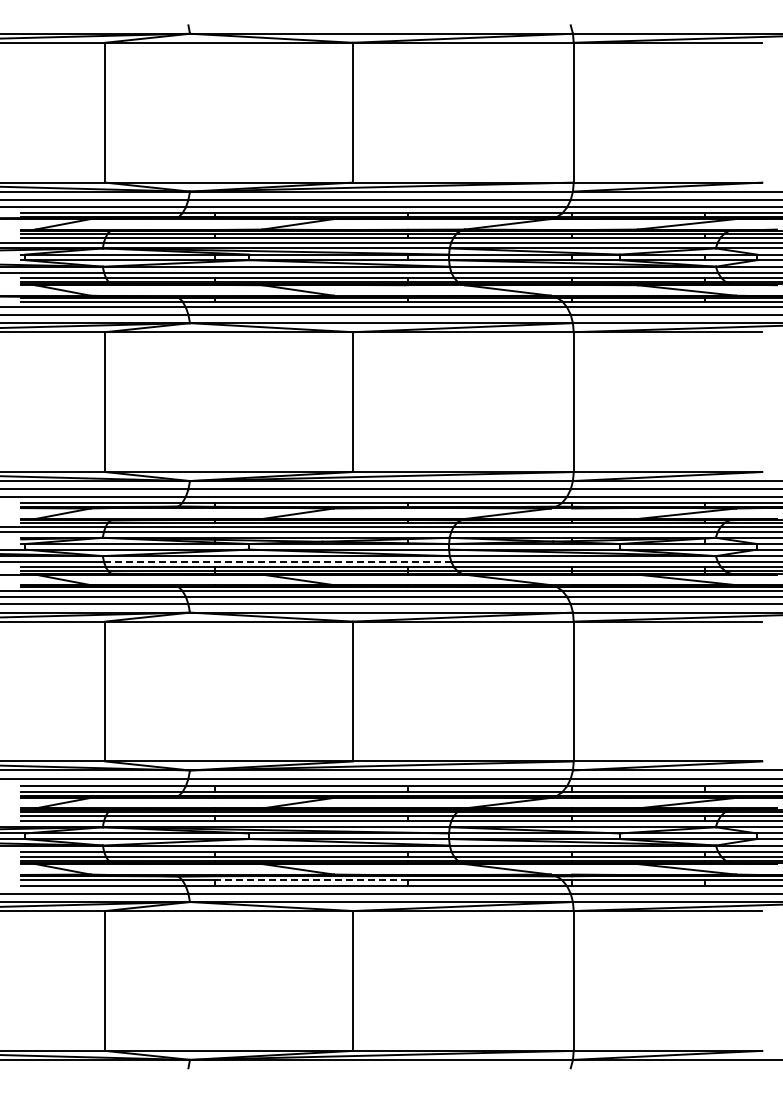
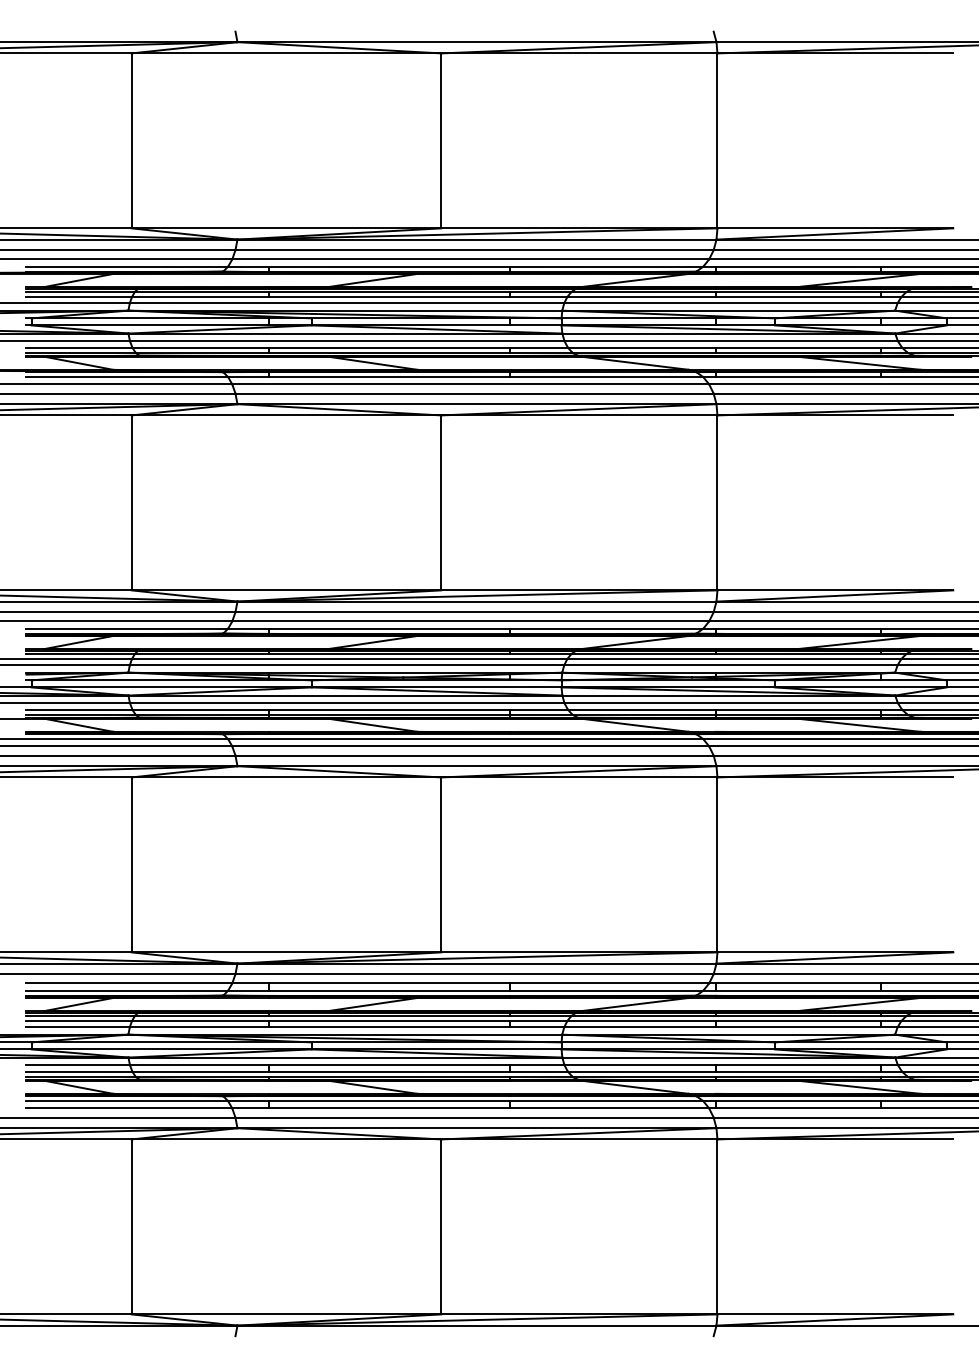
line: (277, 562) -> (346, 703), dashed -> solid
line: (310, 880) -> (388, 1101), dashed -> solid

